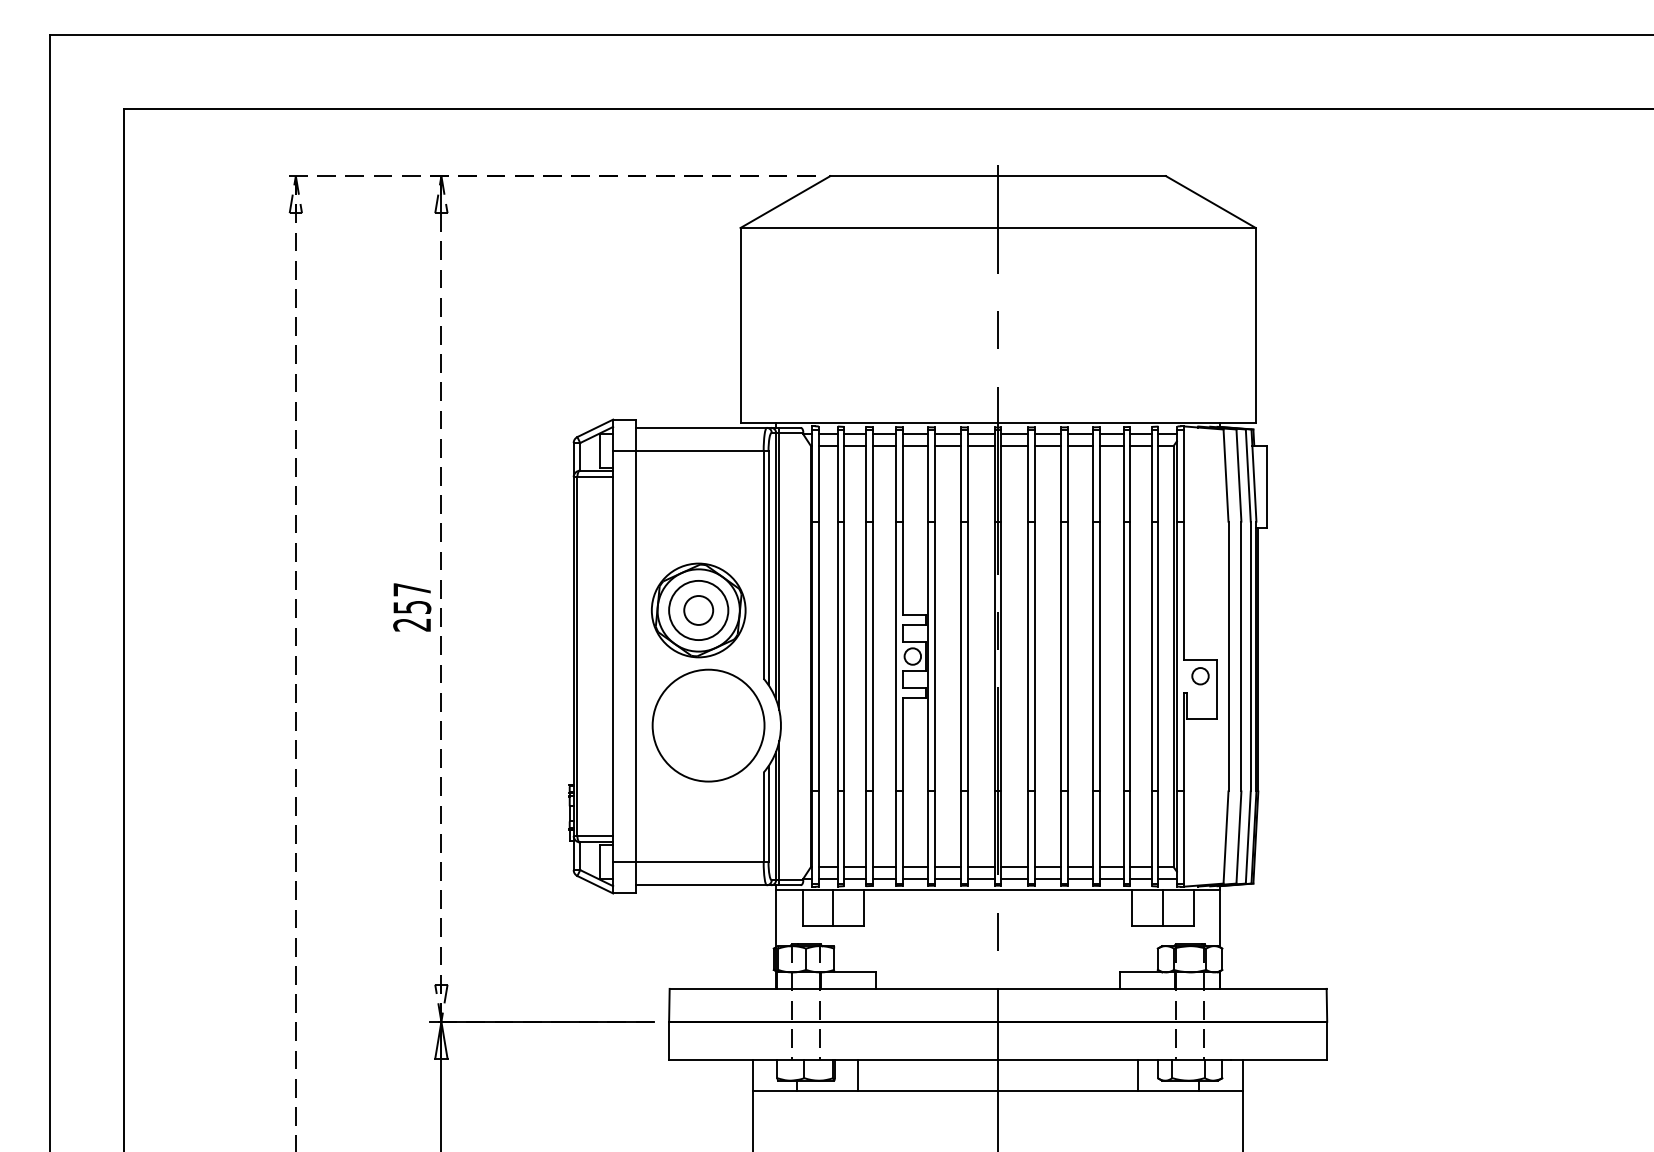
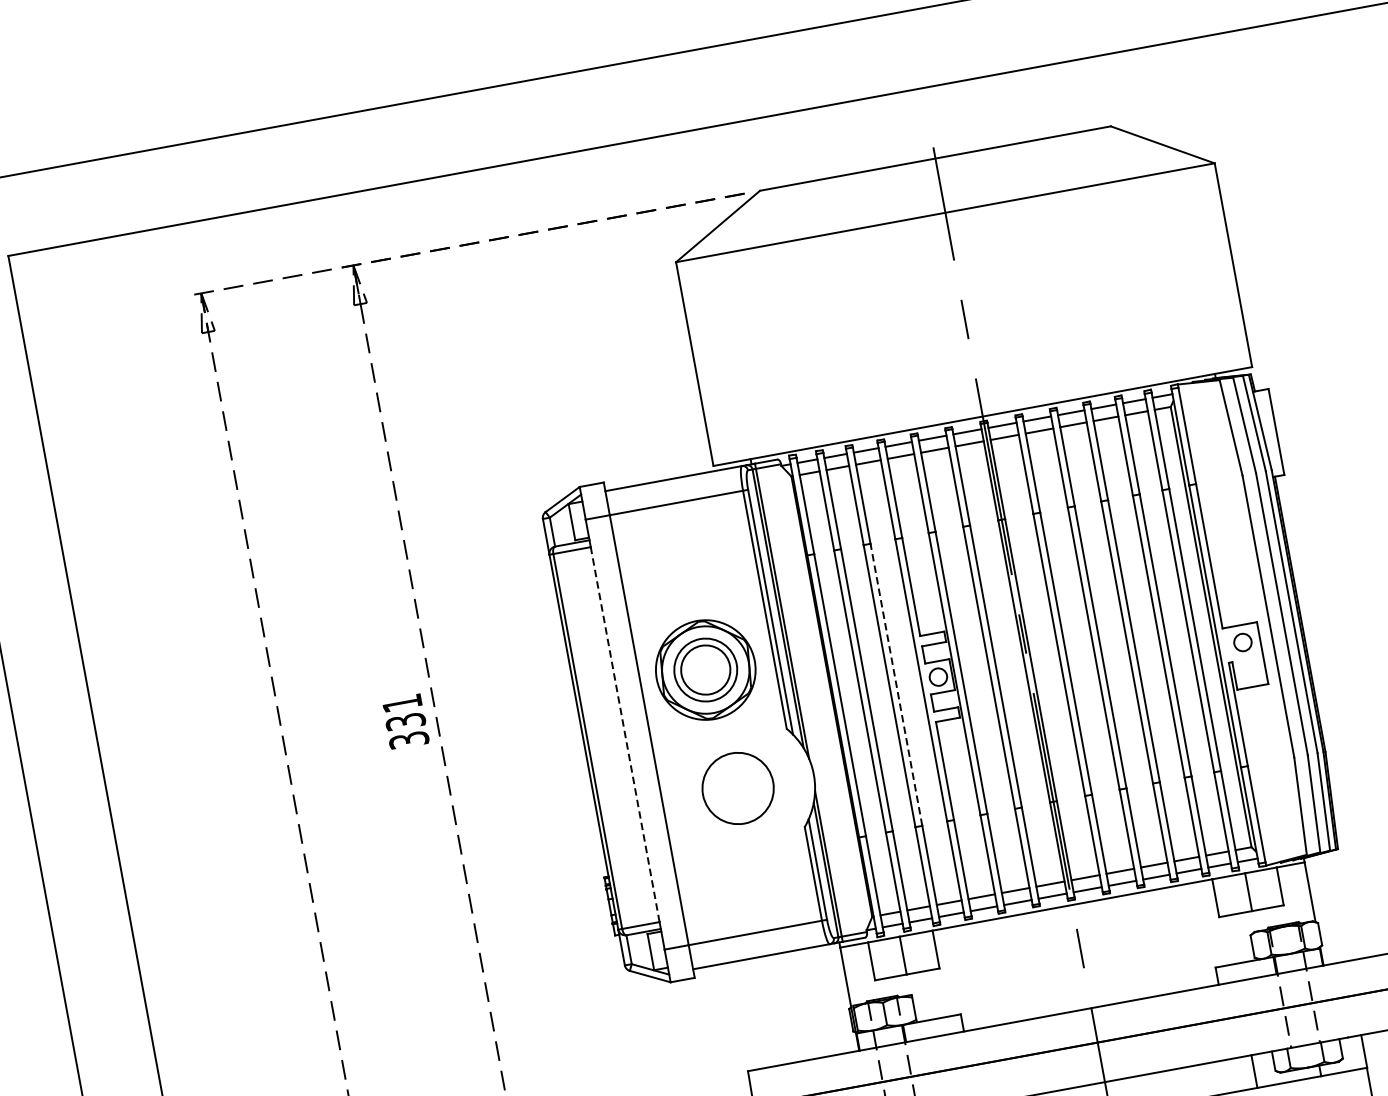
text: (412, 607) -> (406, 721), 257 -> 331
circle: (698, 610) -> (705, 670), size x1.6
line: (613, 656) -> (625, 734), solid -> dashed
line: (872, 656) -> (896, 684), solid -> dashed
circle: (708, 725) -> (738, 788), size x0.6

